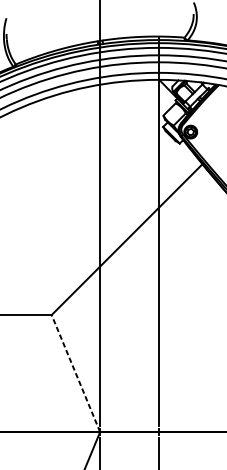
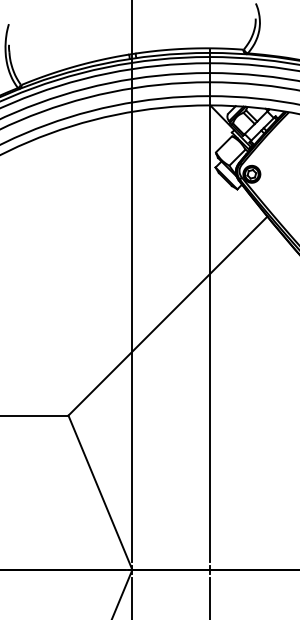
line: (75, 373) -> (100, 492), dashed -> solid

